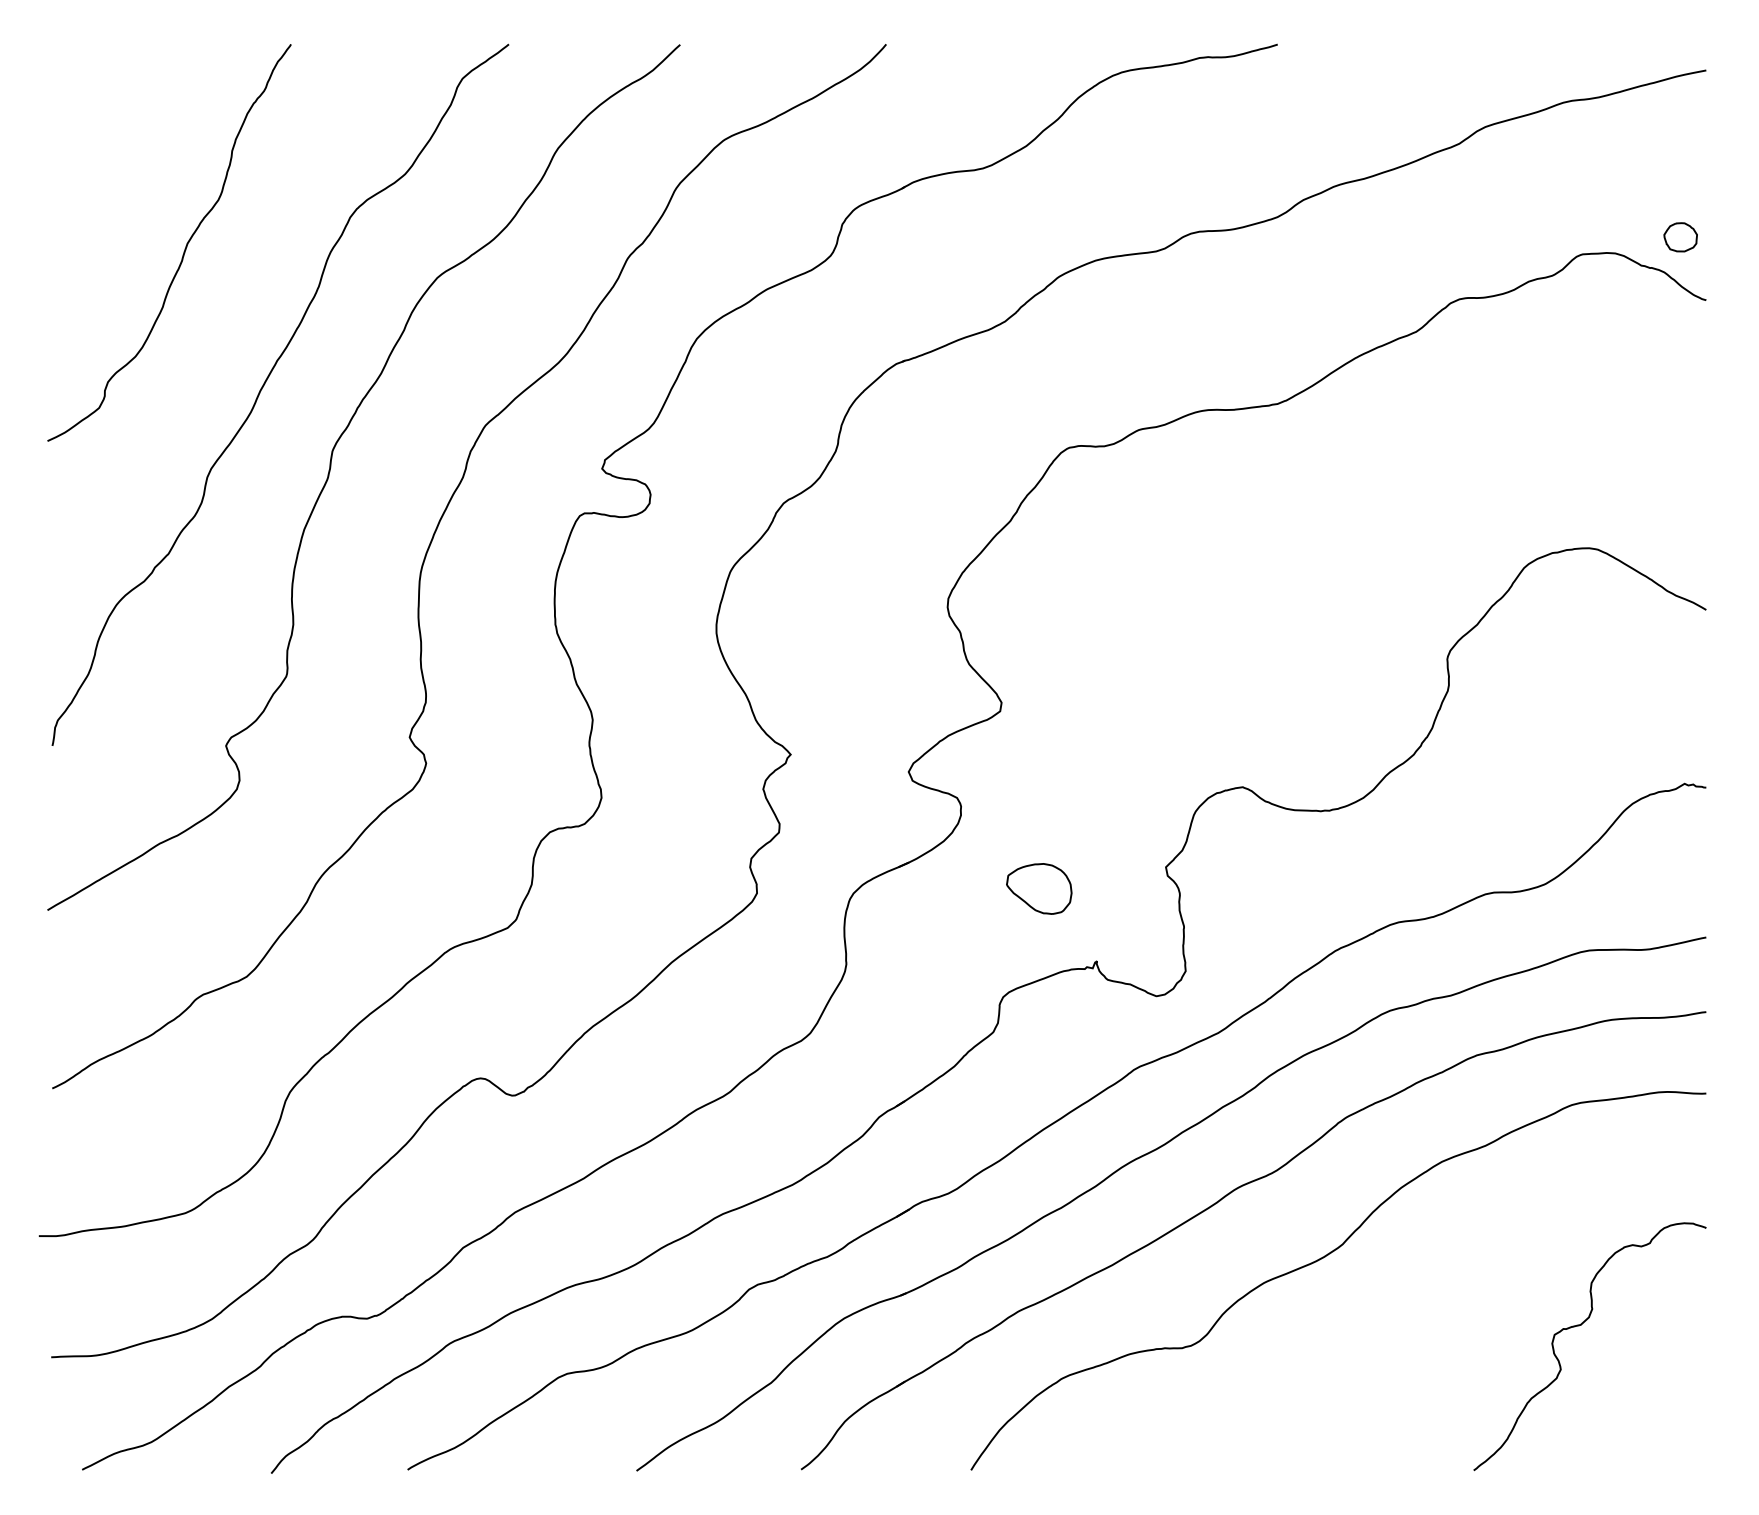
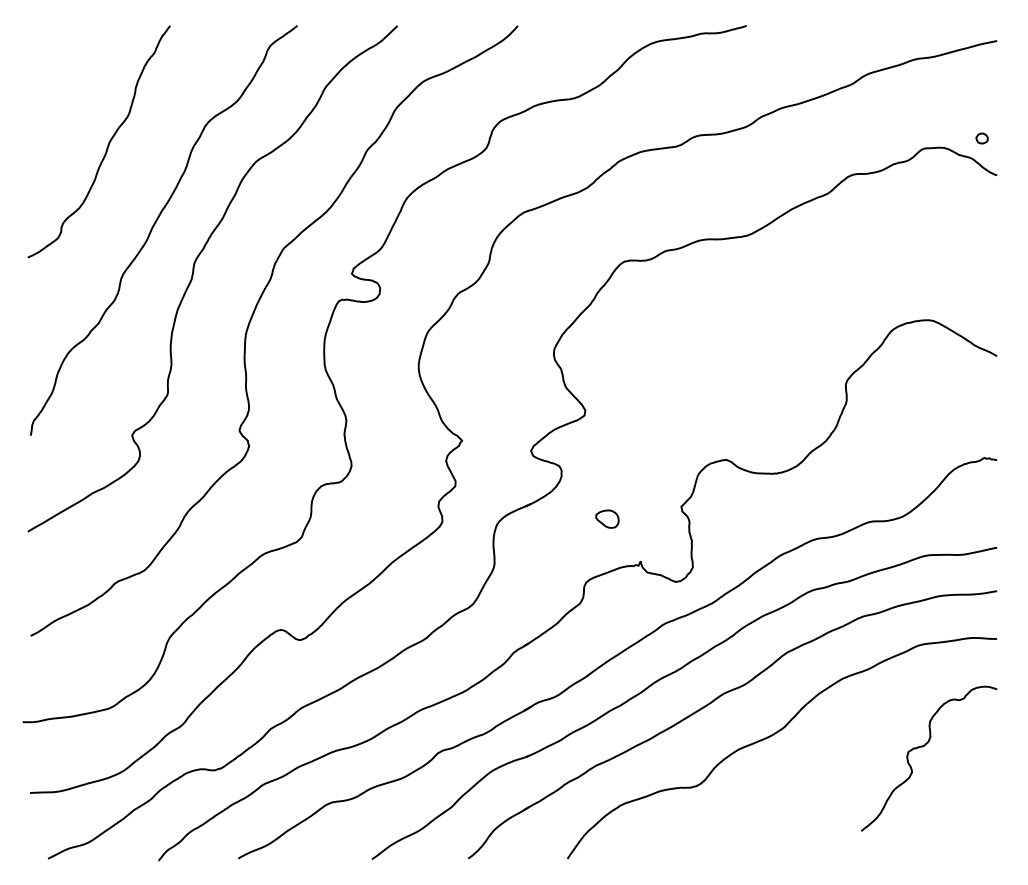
part: (1679, 237) -> (981, 138), size x0.6
part: (1039, 887) -> (607, 518), size x0.6
curve: (1581, 1325) -> (924, 746), moved

